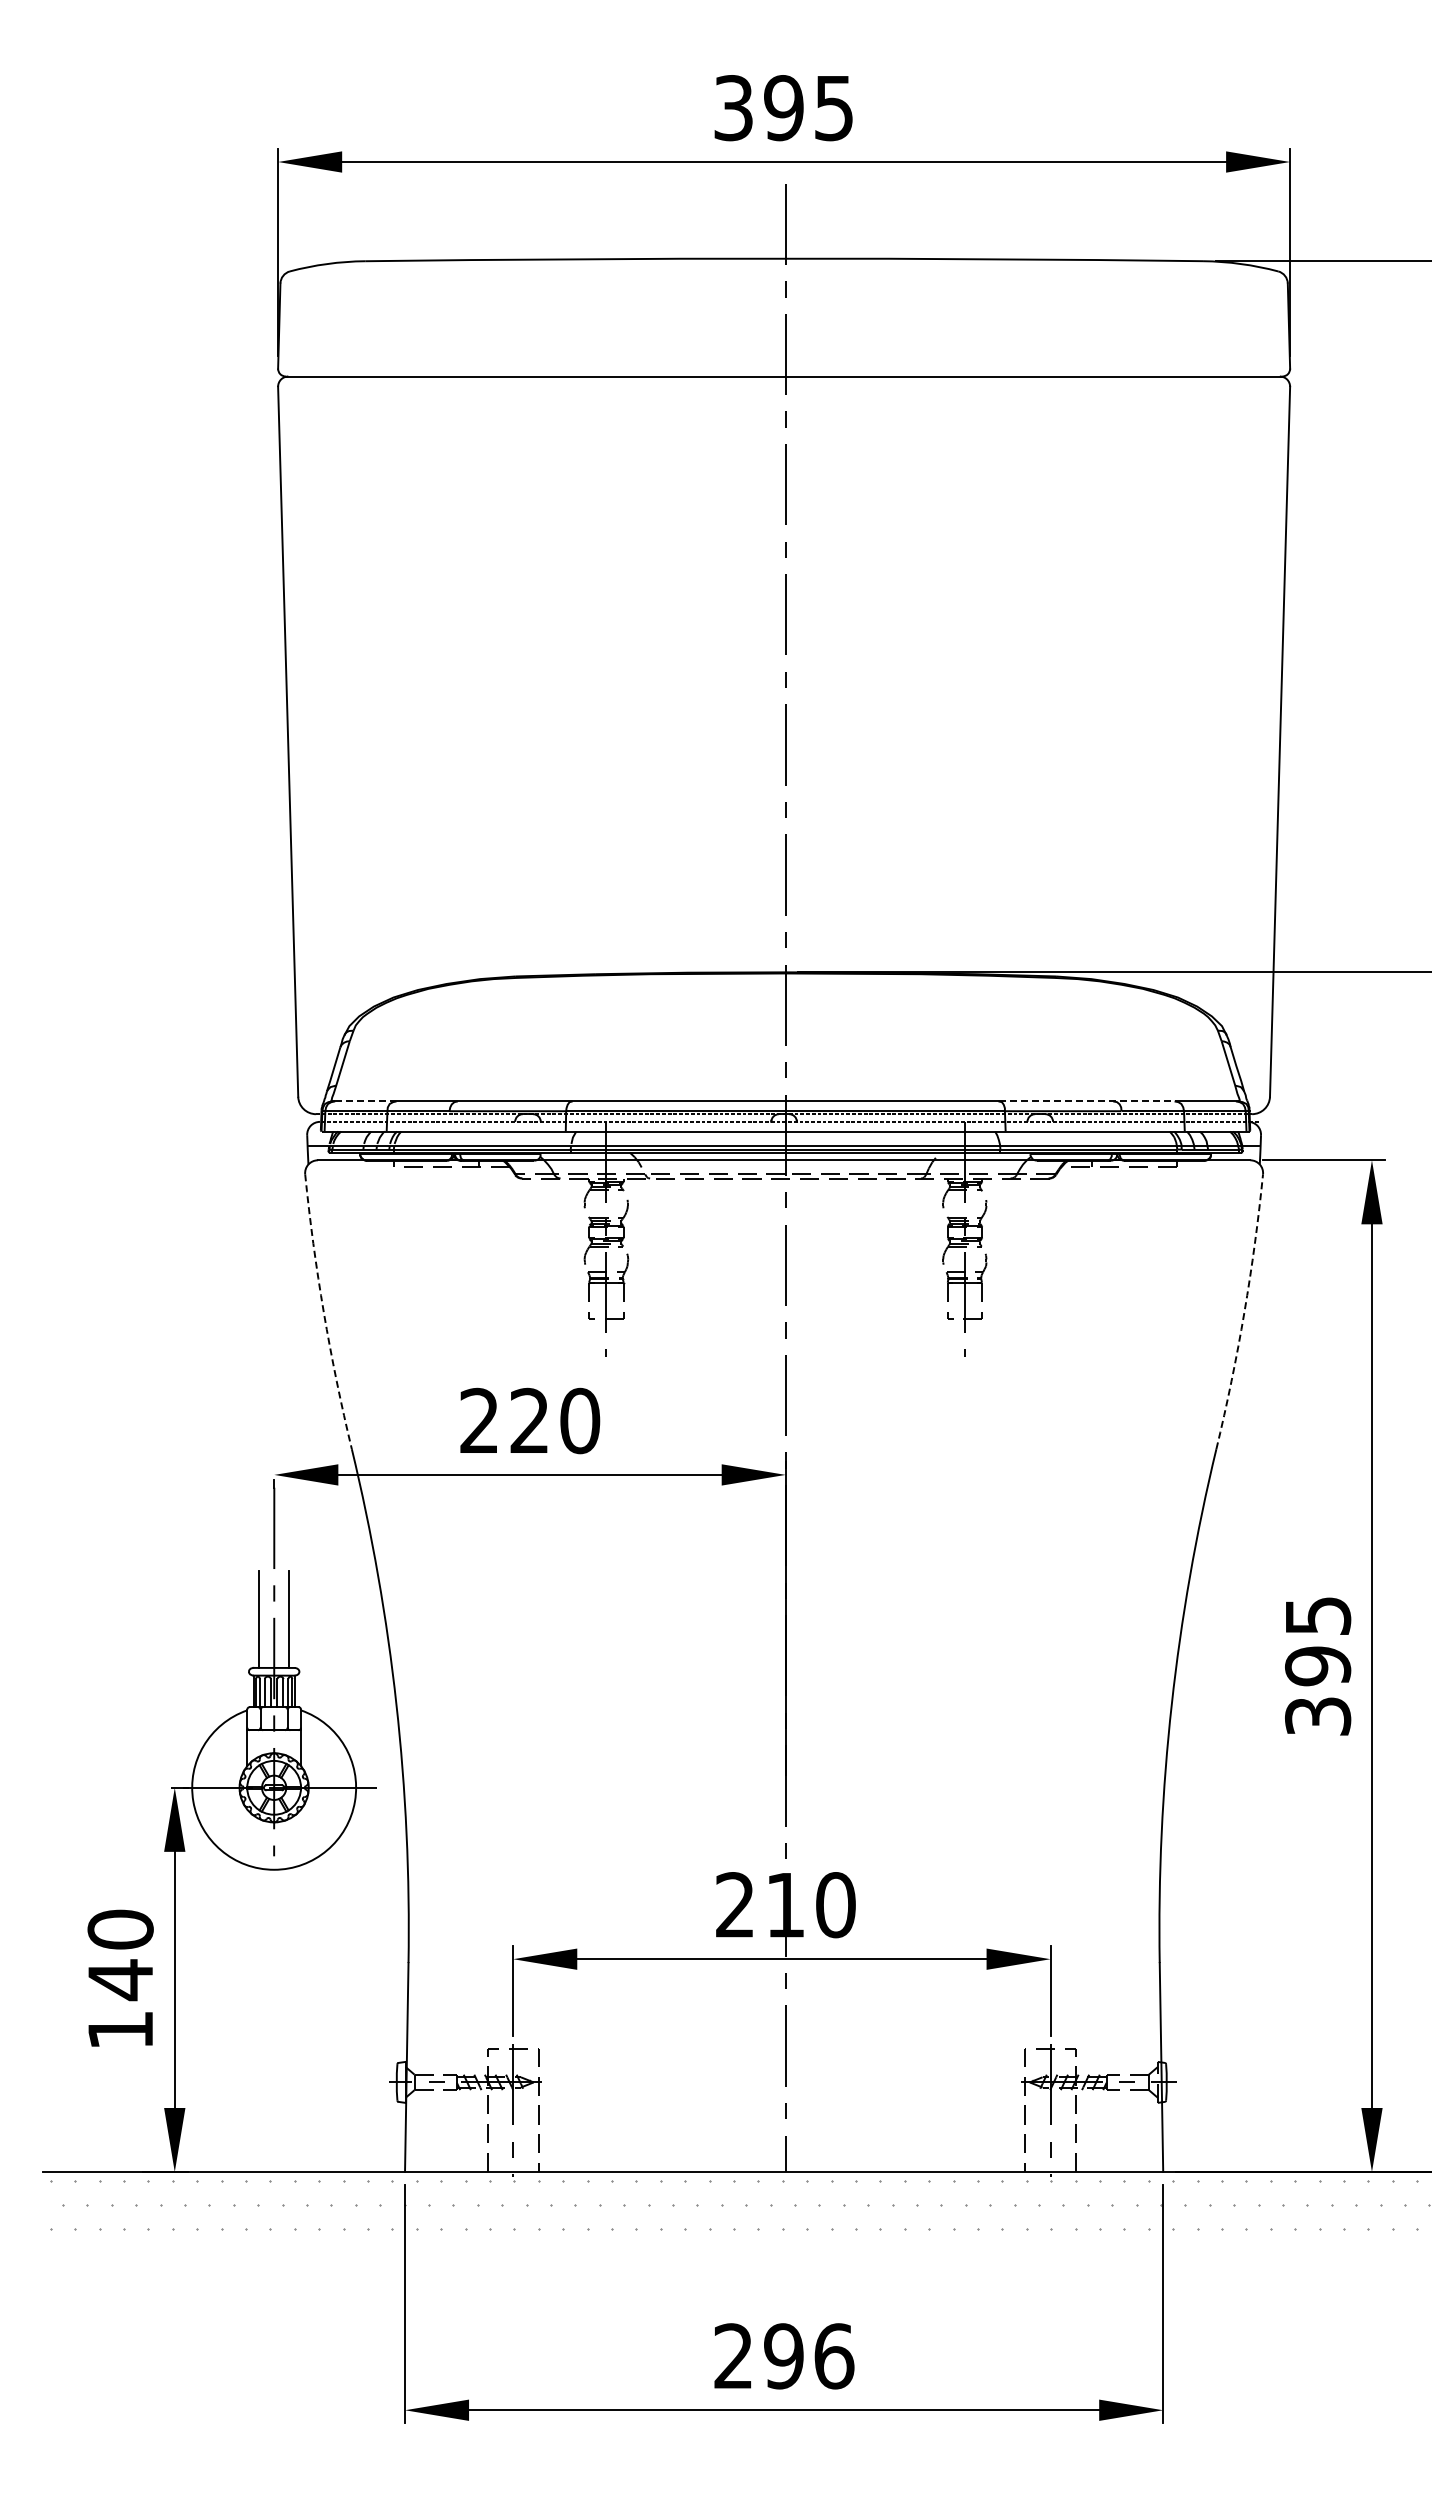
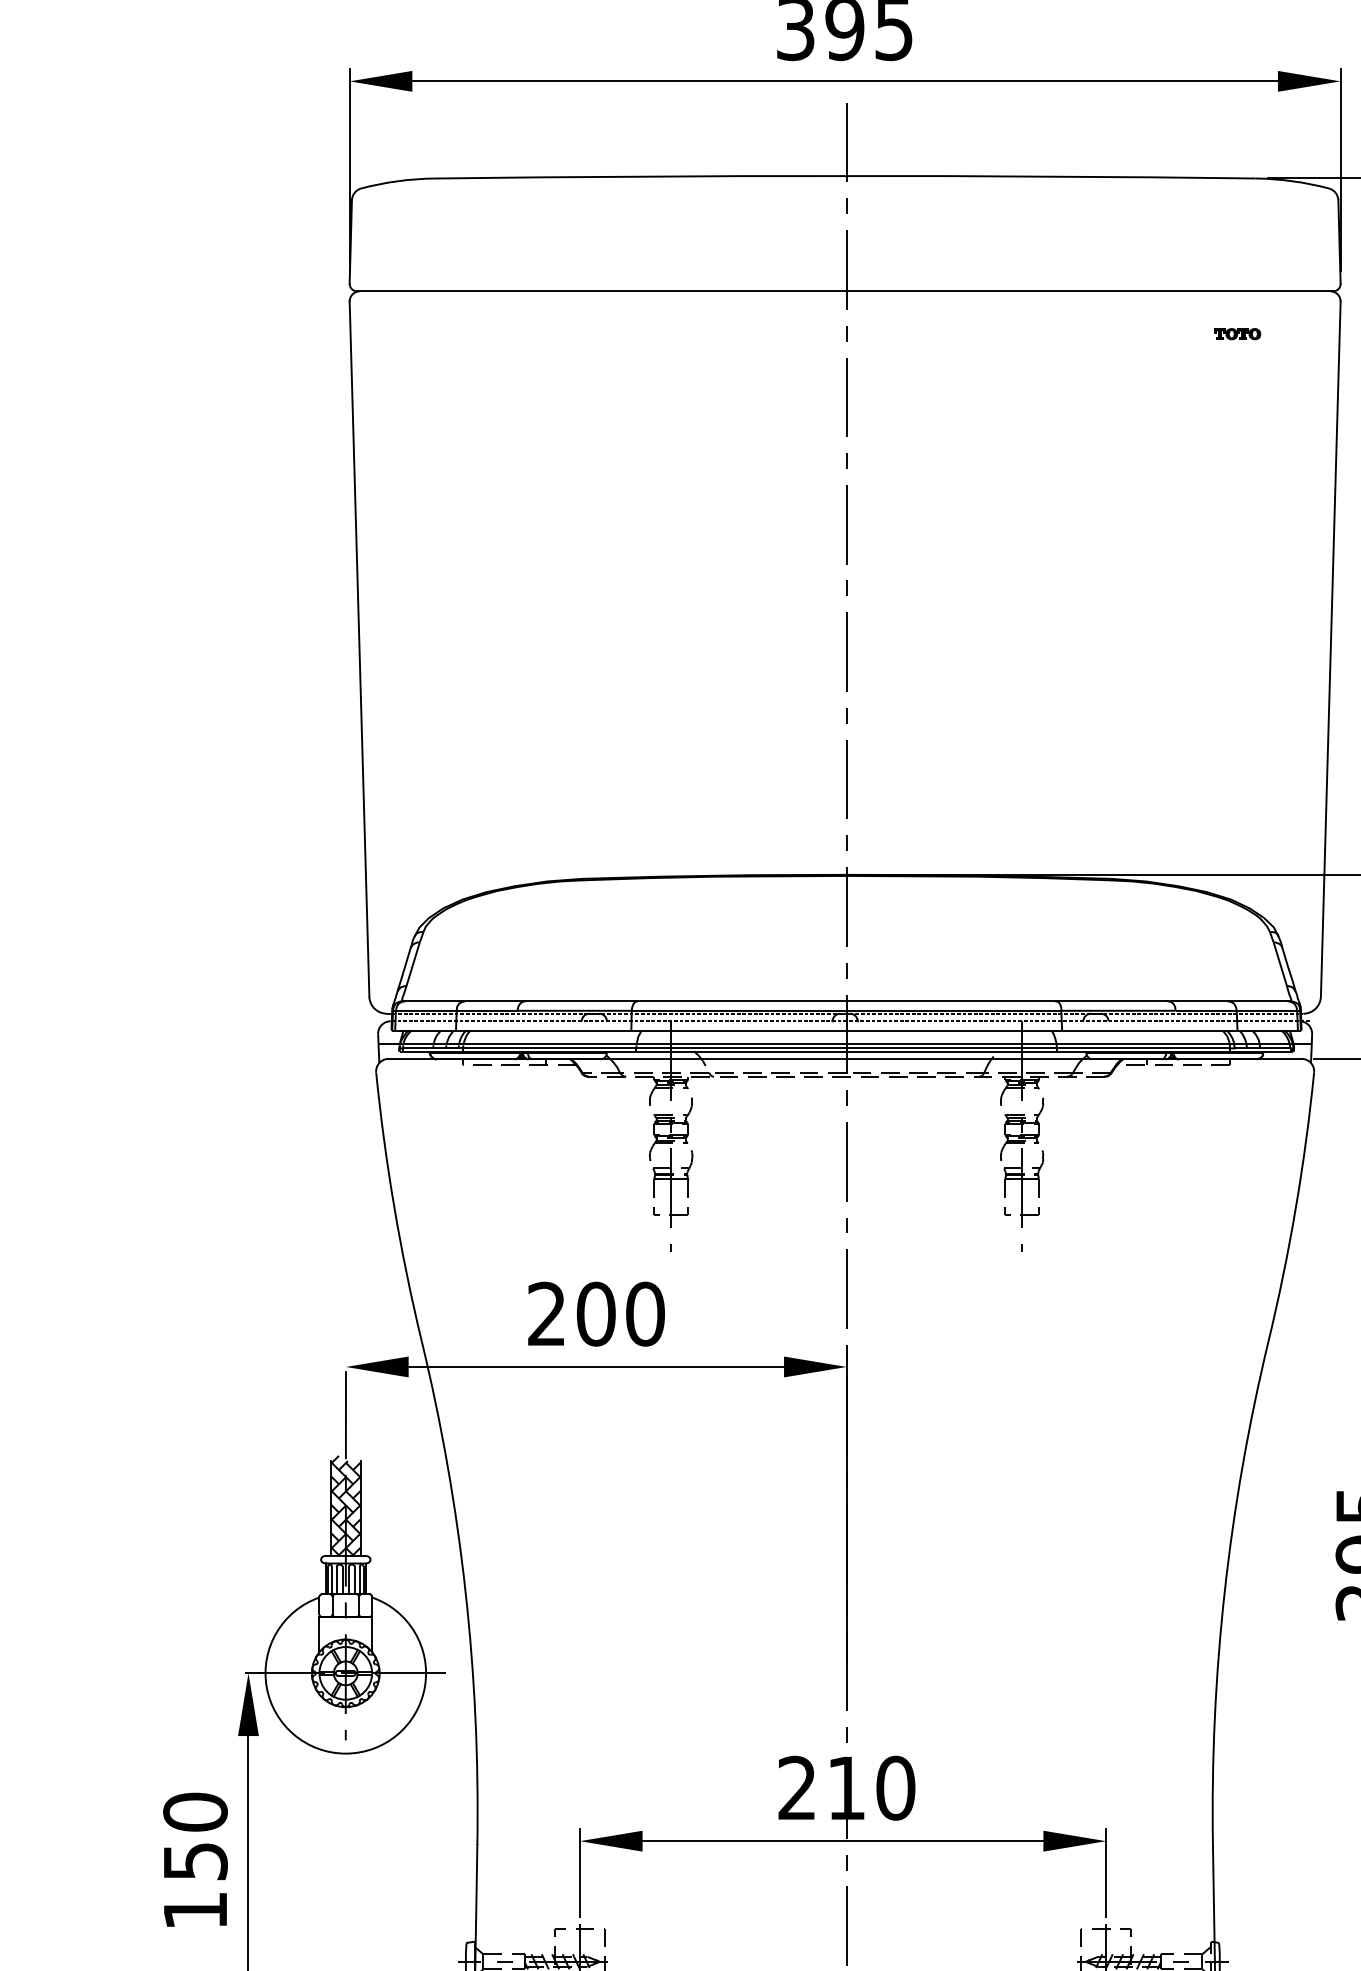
part: (1184, 420) -> (1237, 334), added
line: (365, 1101) -> (435, 1001), dashed -> solid
line: (1087, 1101) -> (1142, 1001), dashed -> solid
arc: (323, 1312) -> (394, 1207), dashed -> solid
arc: (1244, 1312) -> (1295, 1207), dashed -> solid
text: (529, 1420) -> (595, 1313), 220 -> 200
hatch: (273, 1616) -> (345, 1505), added
text: (120, 1980) -> (195, 1862), 140 -> 150

